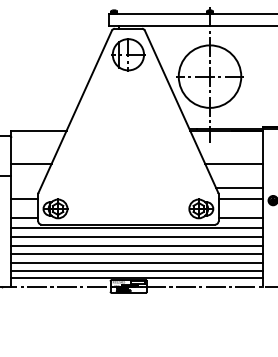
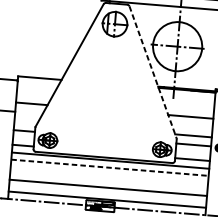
line: (181, 111) -> (153, 72), solid -> dashed
line: (137, 237) -> (110, 168), solid -> dashed
line: (136, 245) -> (109, 174), removed
line: (136, 254) -> (108, 181), removed
line: (136, 270) -> (107, 194), removed

